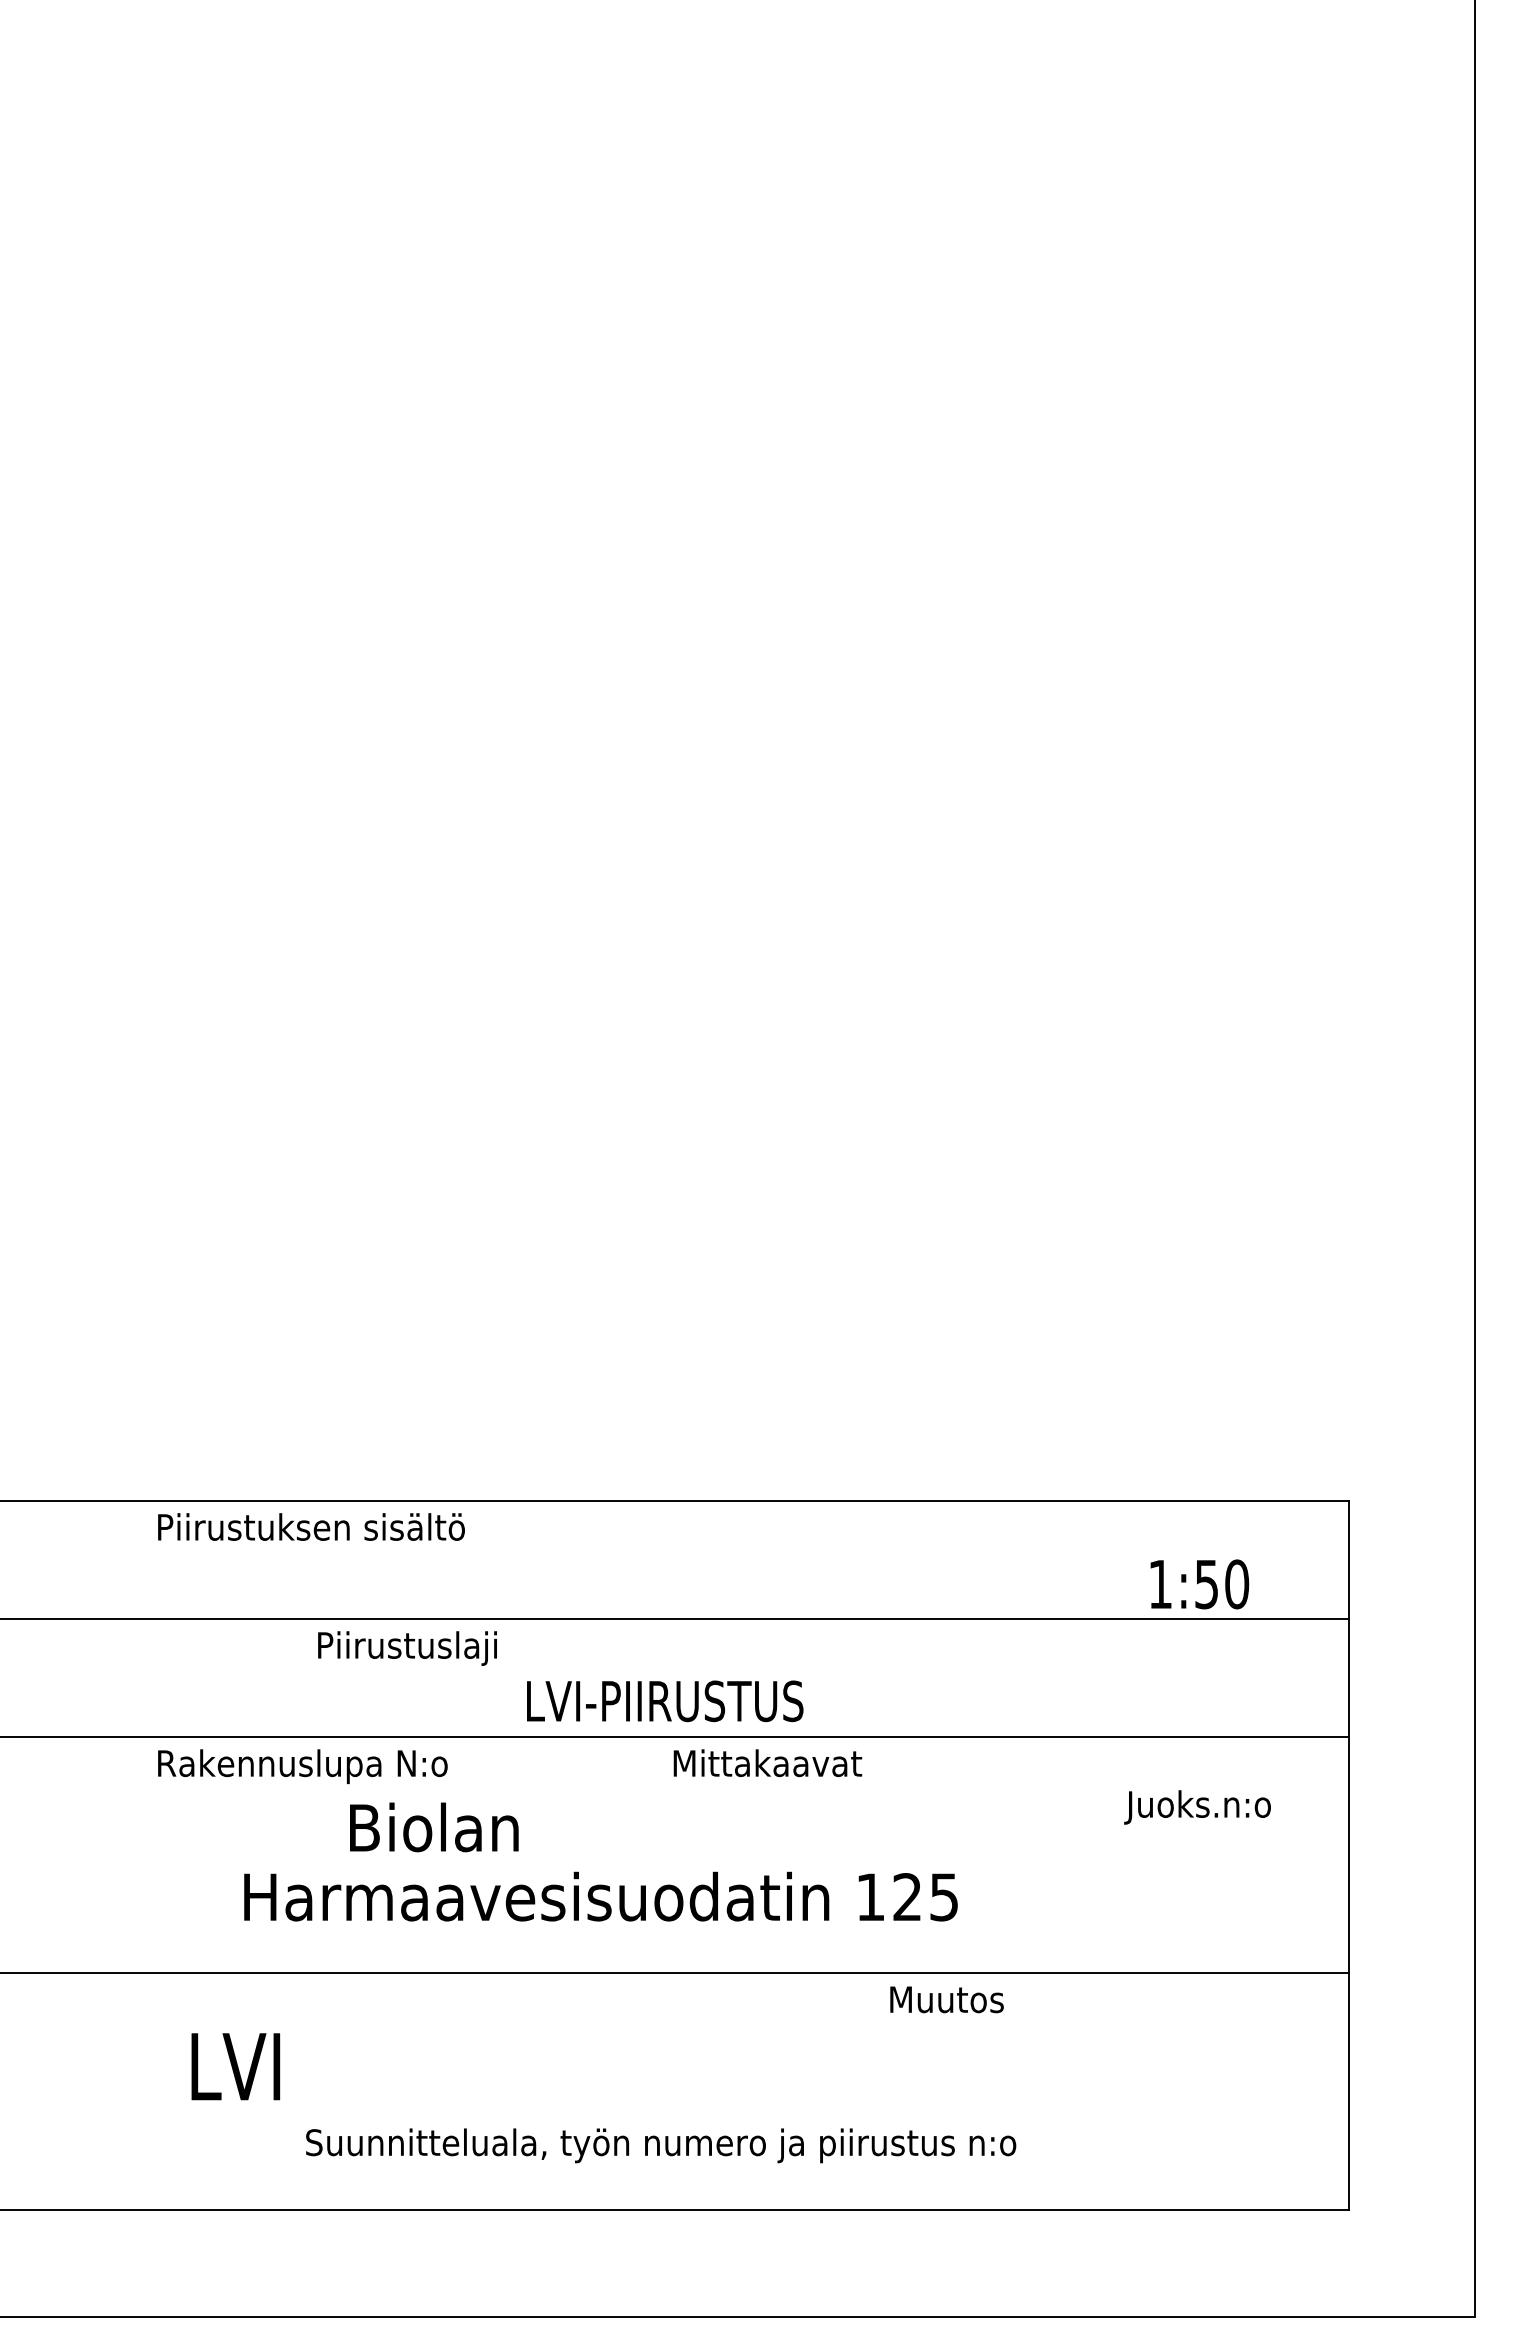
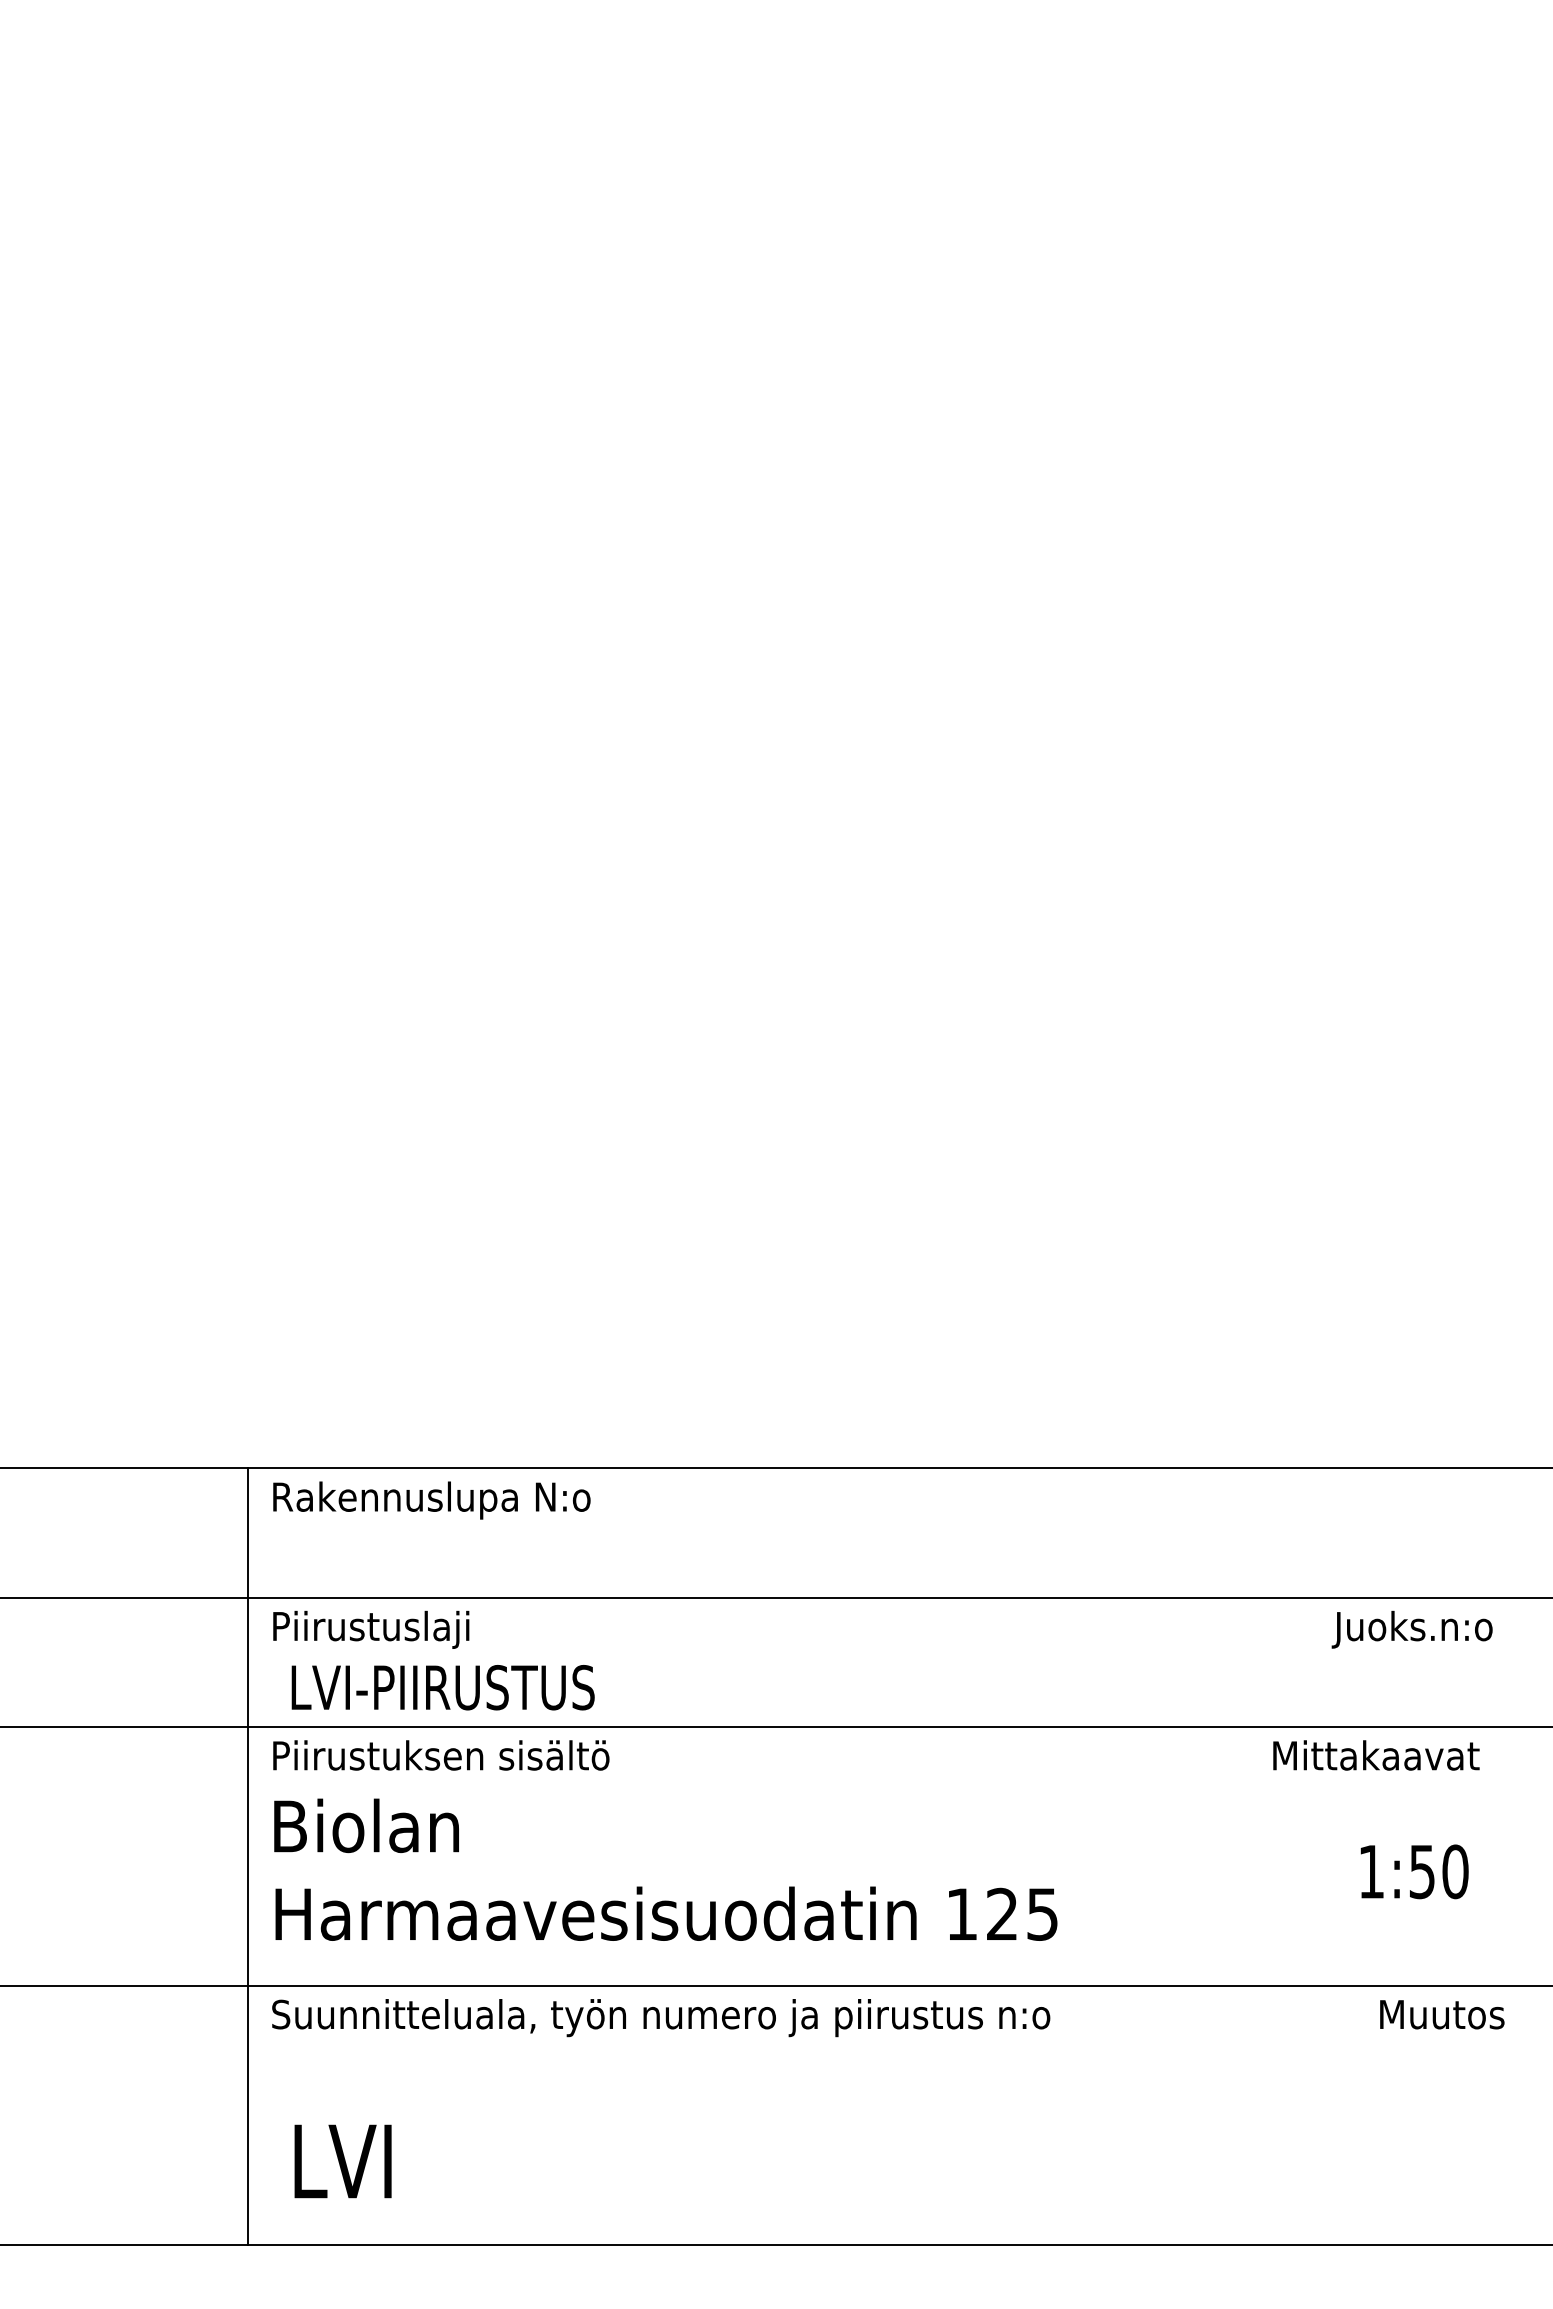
text: (312, 1530) -> (442, 1500), Piirustuksen sisältö -> Rakennuslupa N:o
text: (1199, 1584) -> (1414, 1871), moved
text: (407, 1648) -> (371, 1629), moved
text: (665, 1701) -> (443, 1687), moved
text: (767, 1763) -> (1375, 1755), moved
text: (312, 1766) -> (442, 1759), Rakennuslupa N:o -> Piirustuksen sisältö
text: (1197, 1807) -> (1412, 1629), moved
text: (434, 1827) -> (366, 1825), moved
line: (135, 1855) -> (248, 1856), added
text: (600, 1896) -> (665, 1913), moved
text: (946, 1999) -> (1441, 2014), moved
text: (235, 2066) -> (342, 2161), moved
text: (661, 2145) -> (661, 2017), moved

